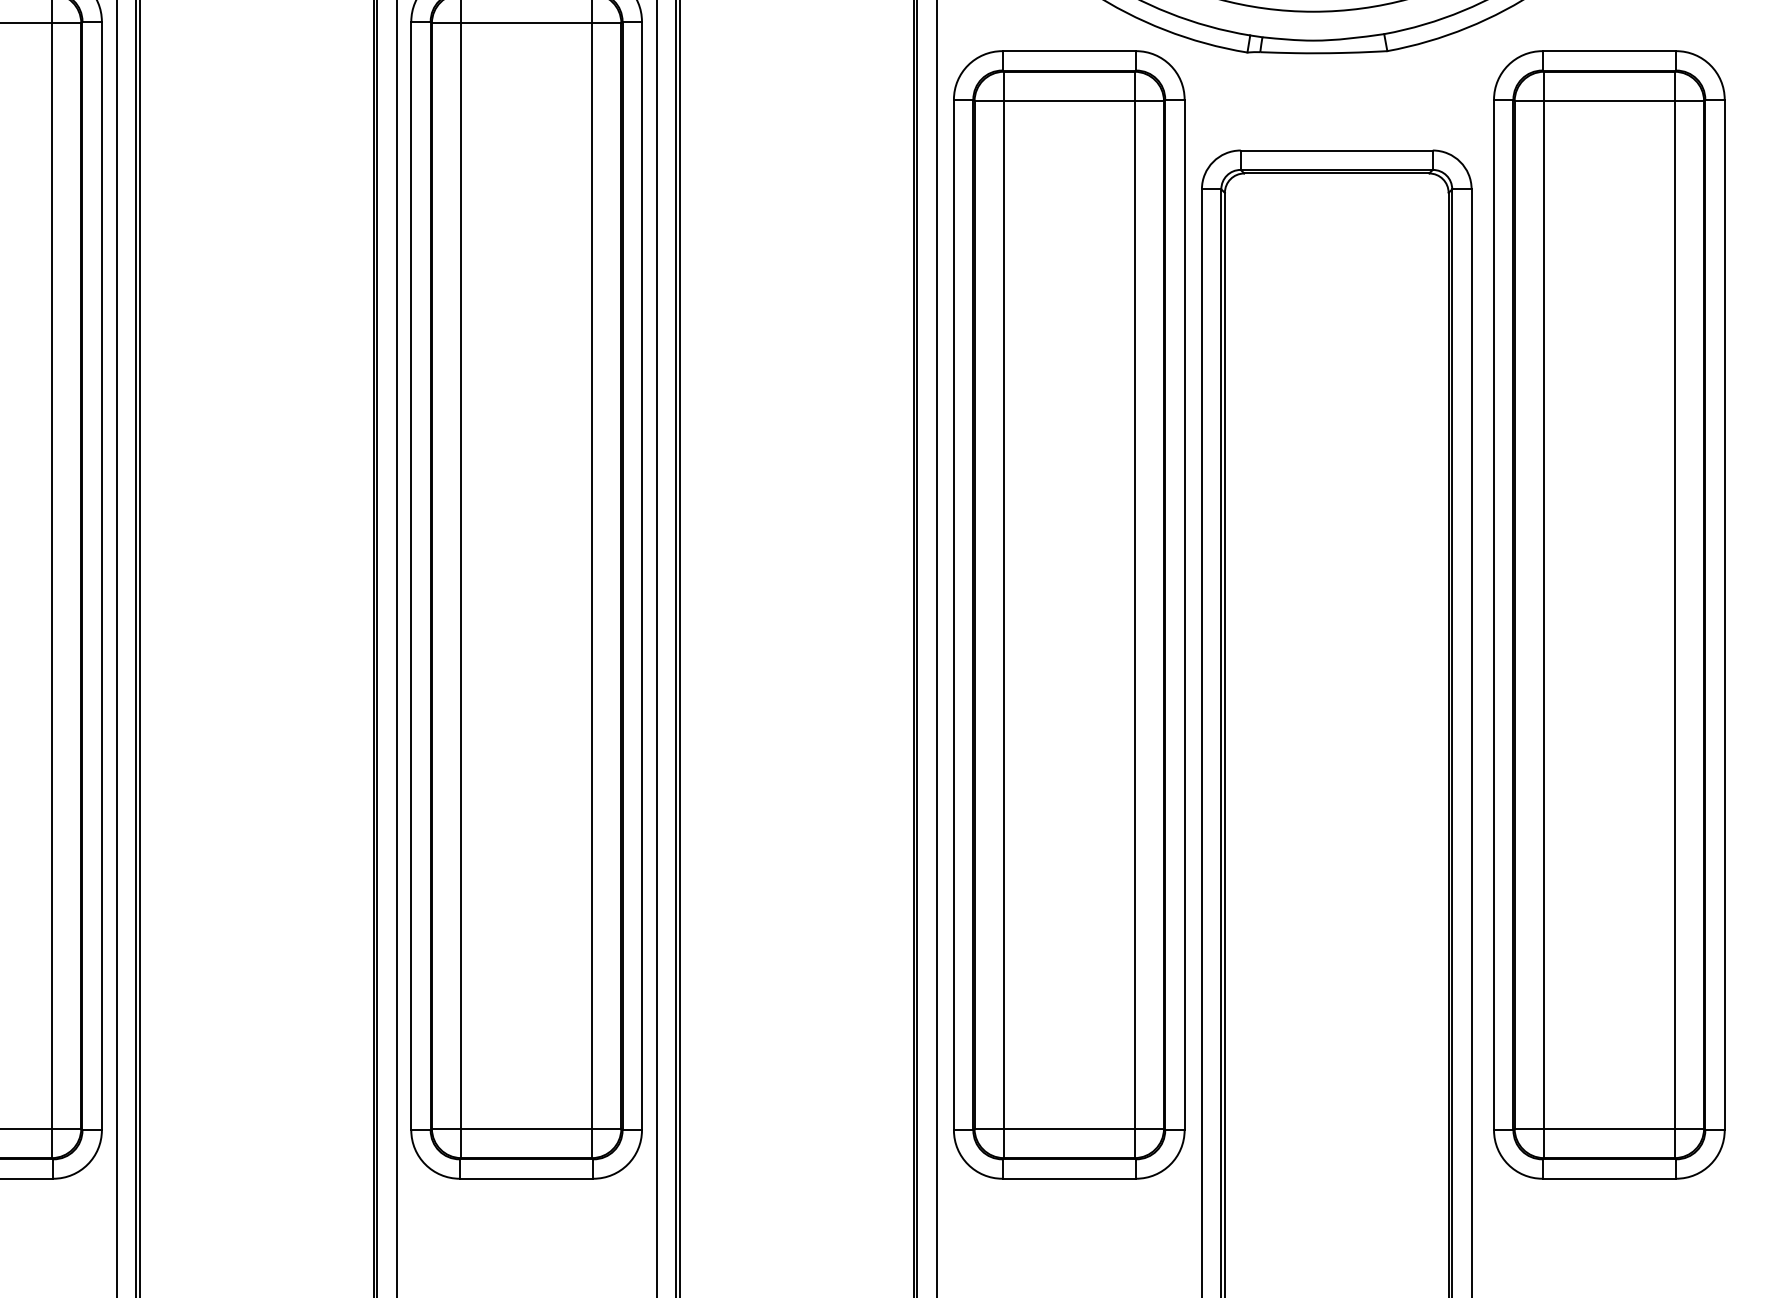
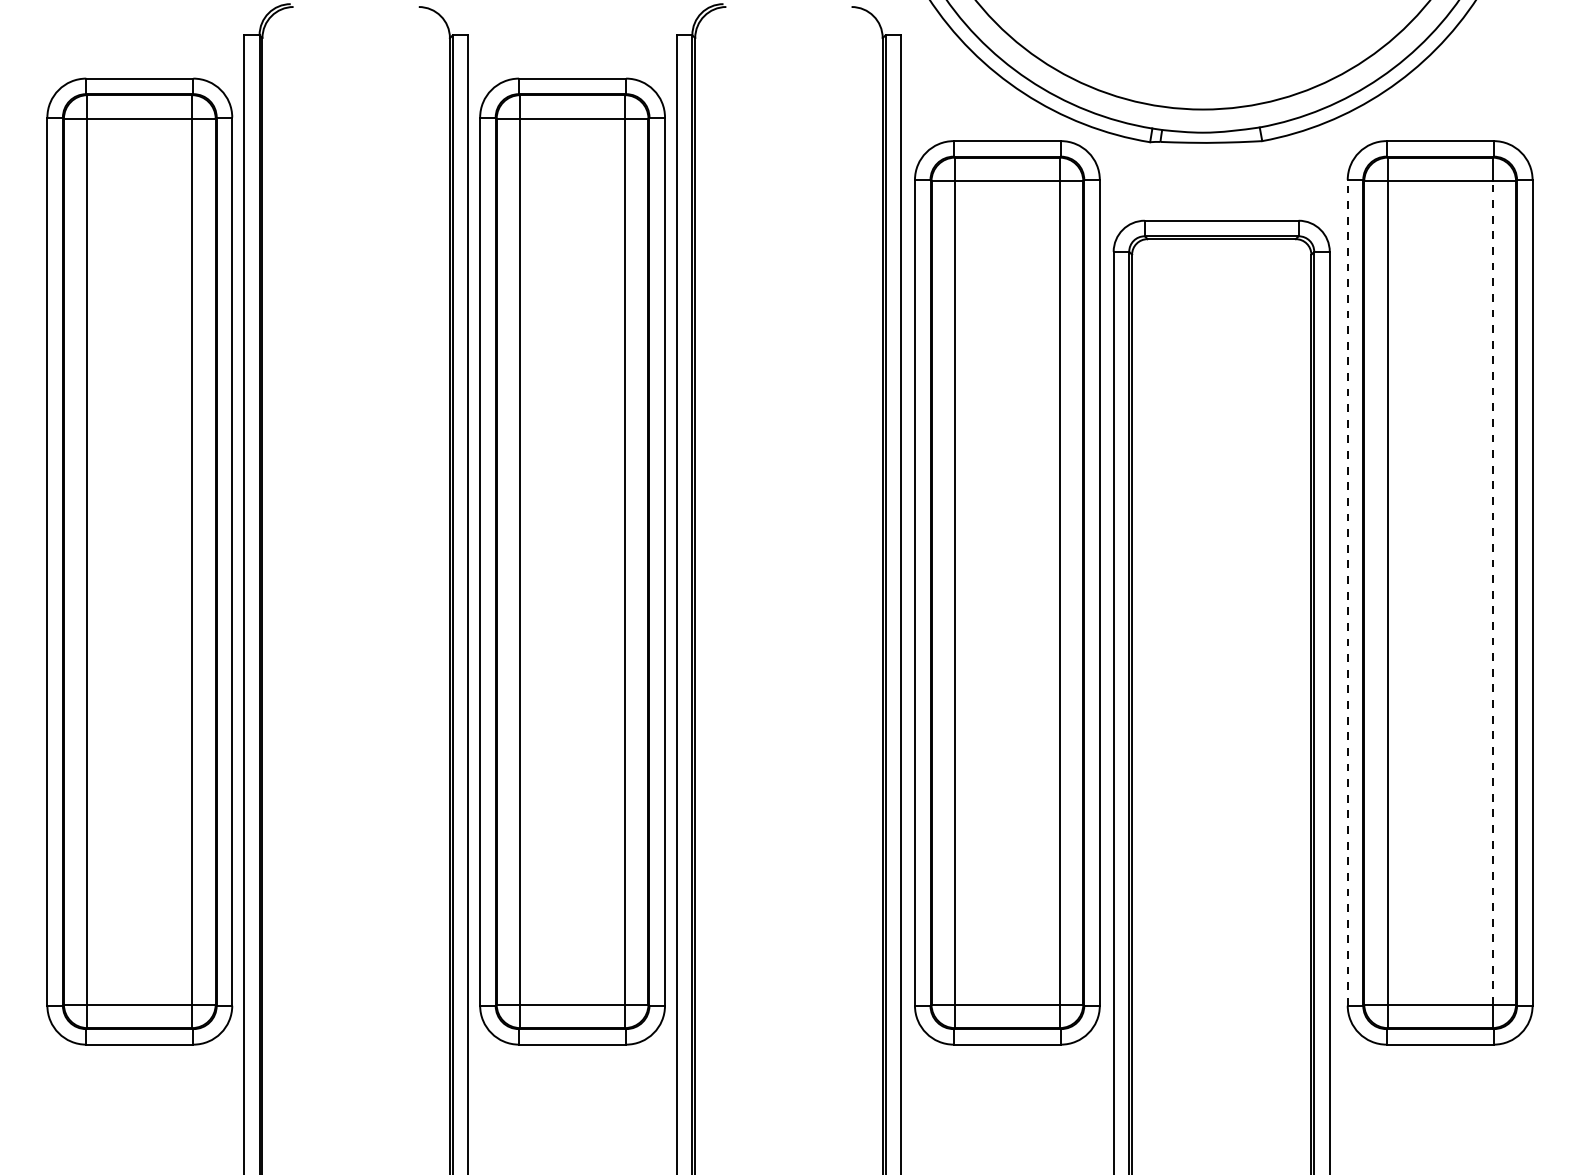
line: (1493, 614) -> (1347, 592), solid -> dashed
line: (1674, 614) -> (1492, 592), solid -> dashed

